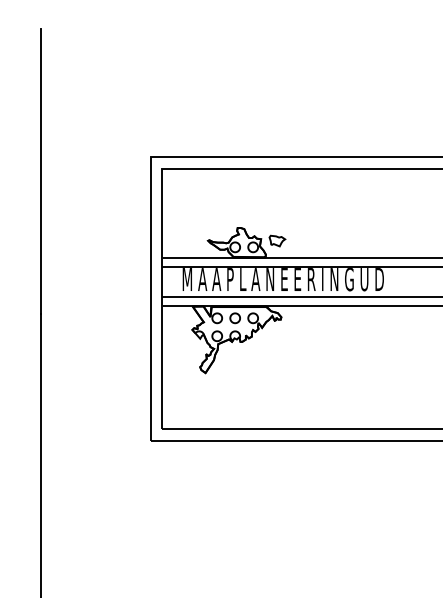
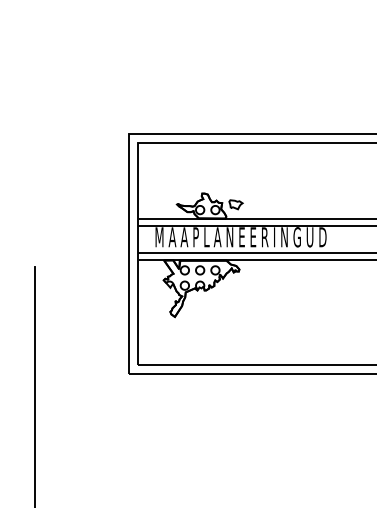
line: (41, 171) -> (35, 145), removed

